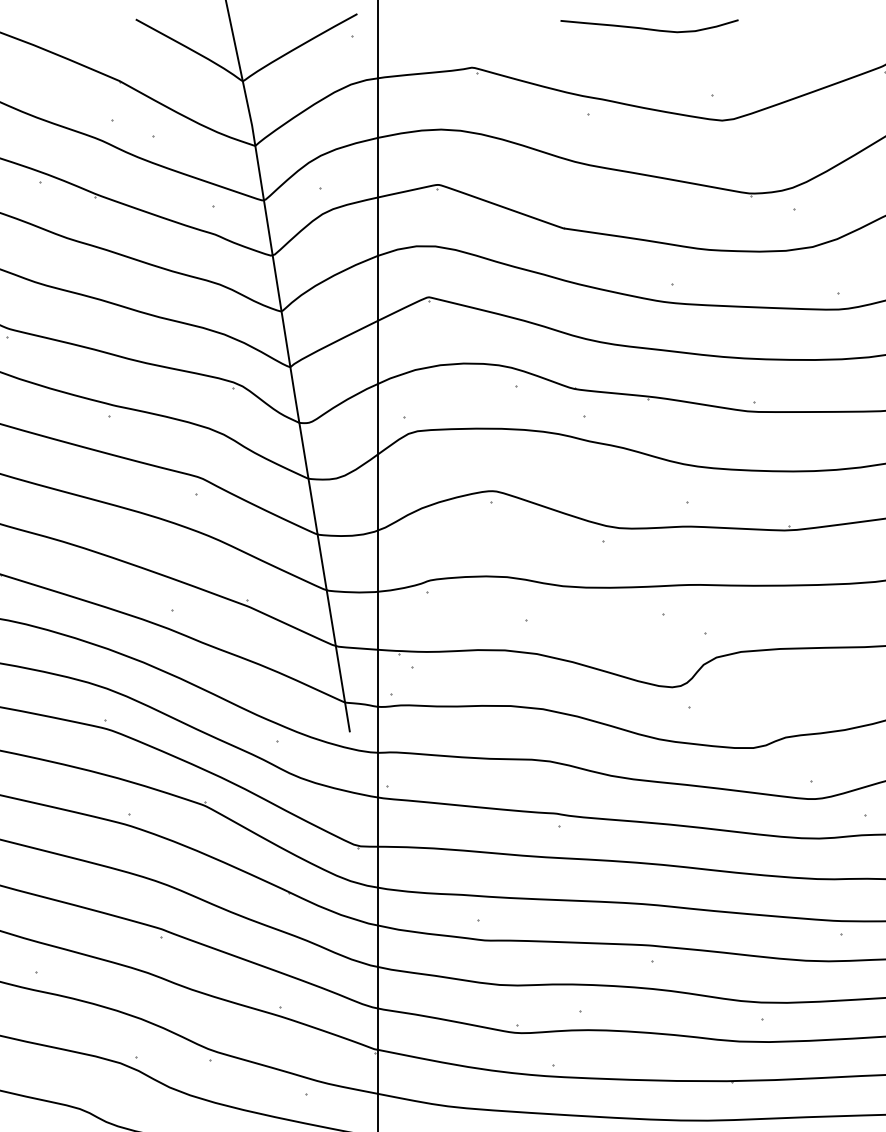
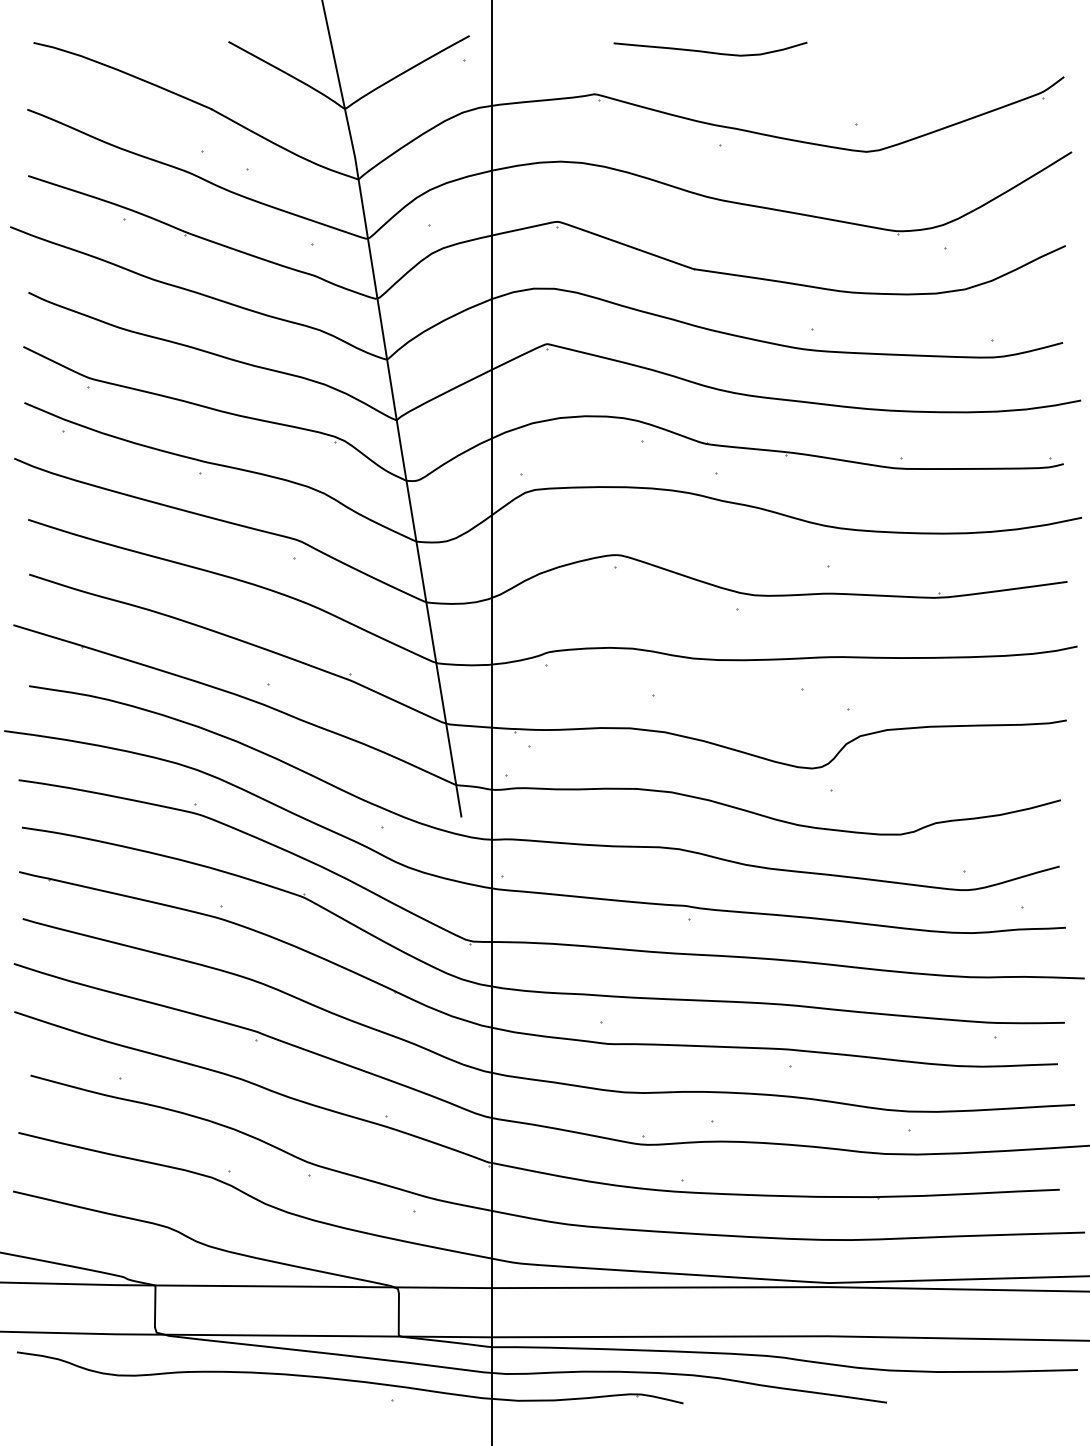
curve: (649, 28) -> (710, 51), moved

